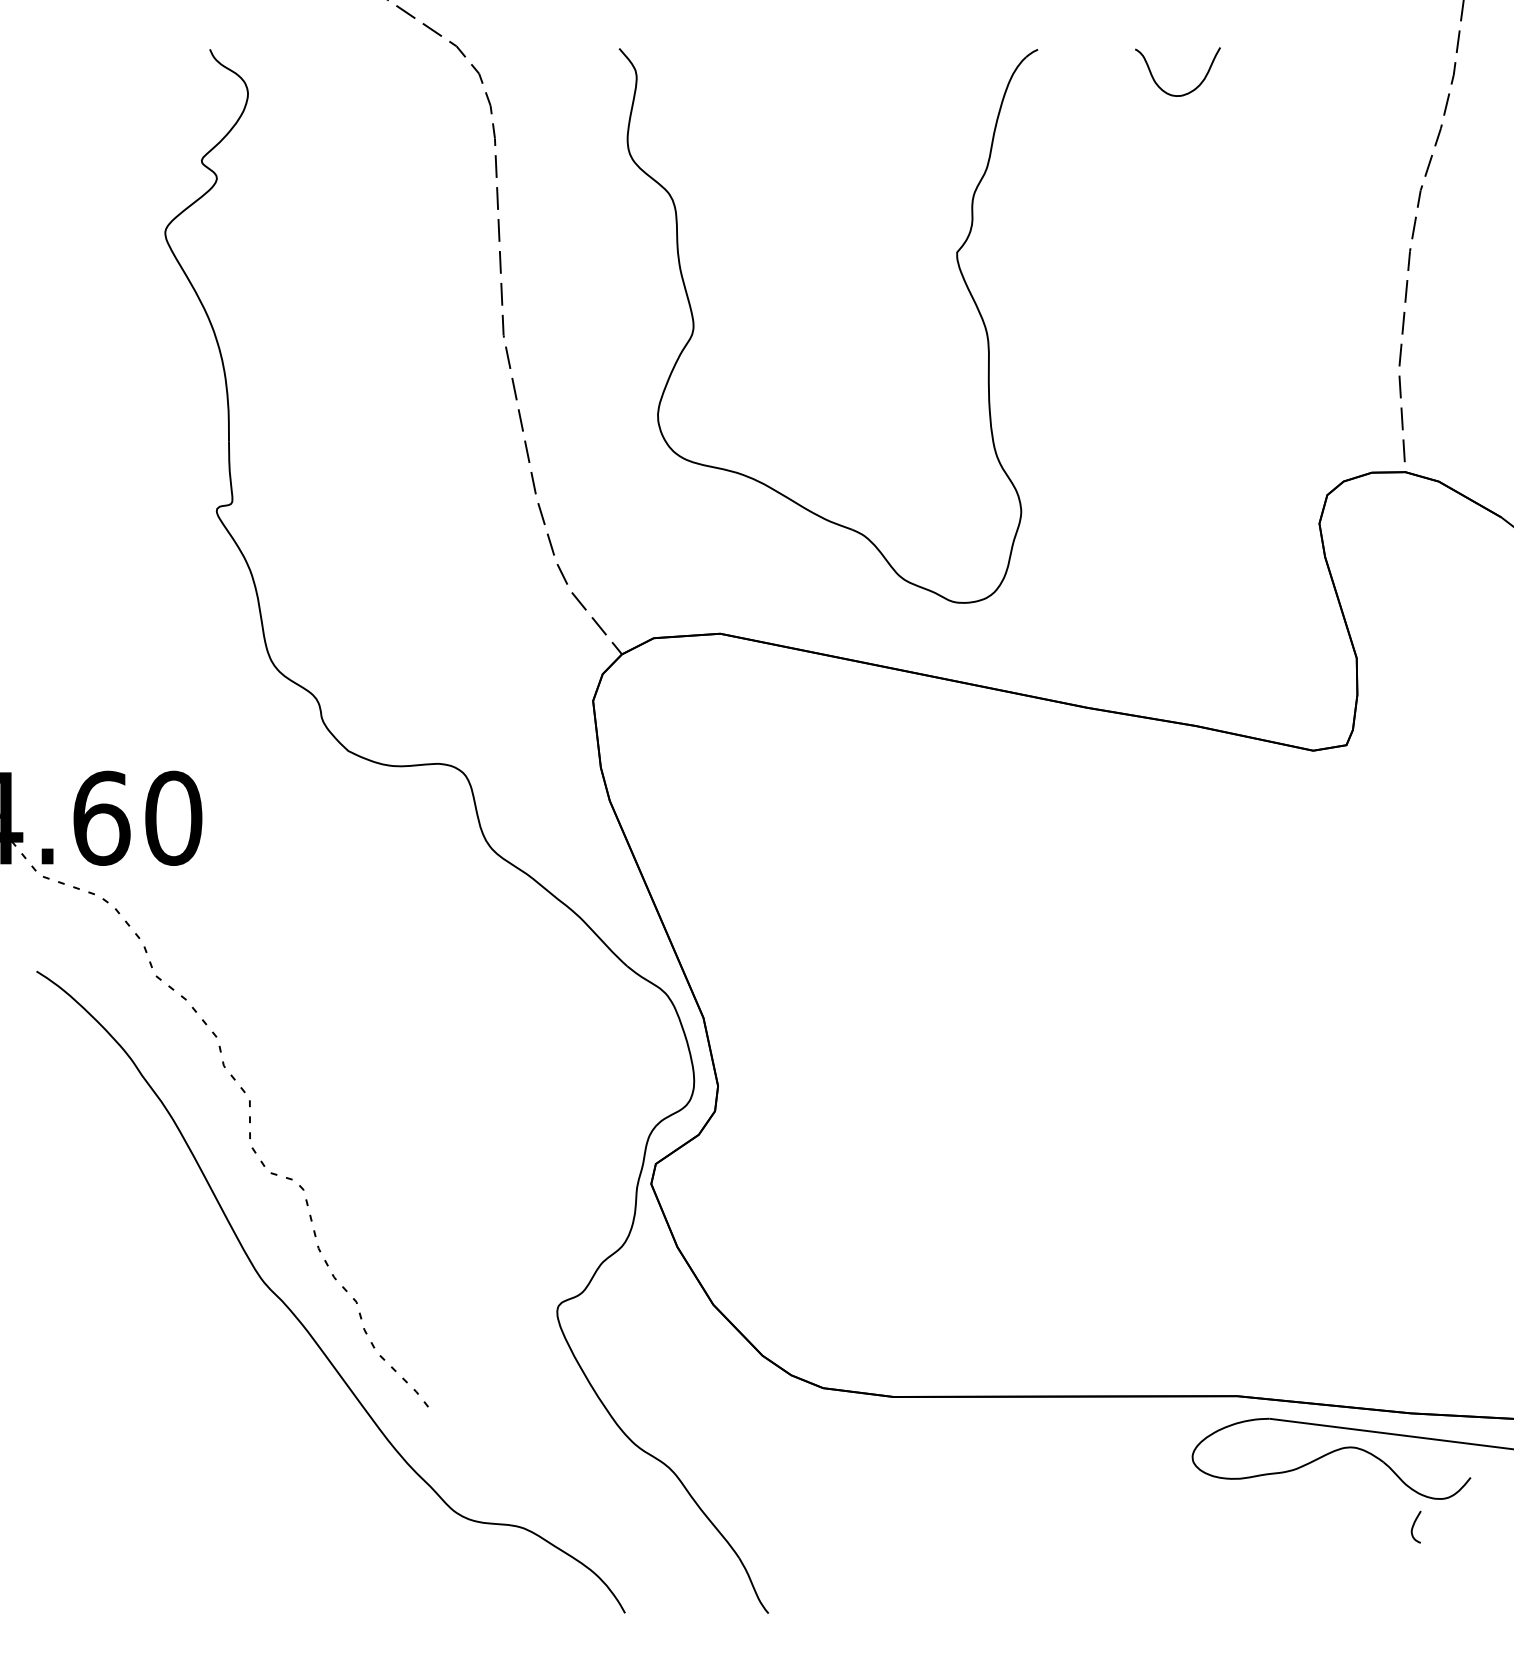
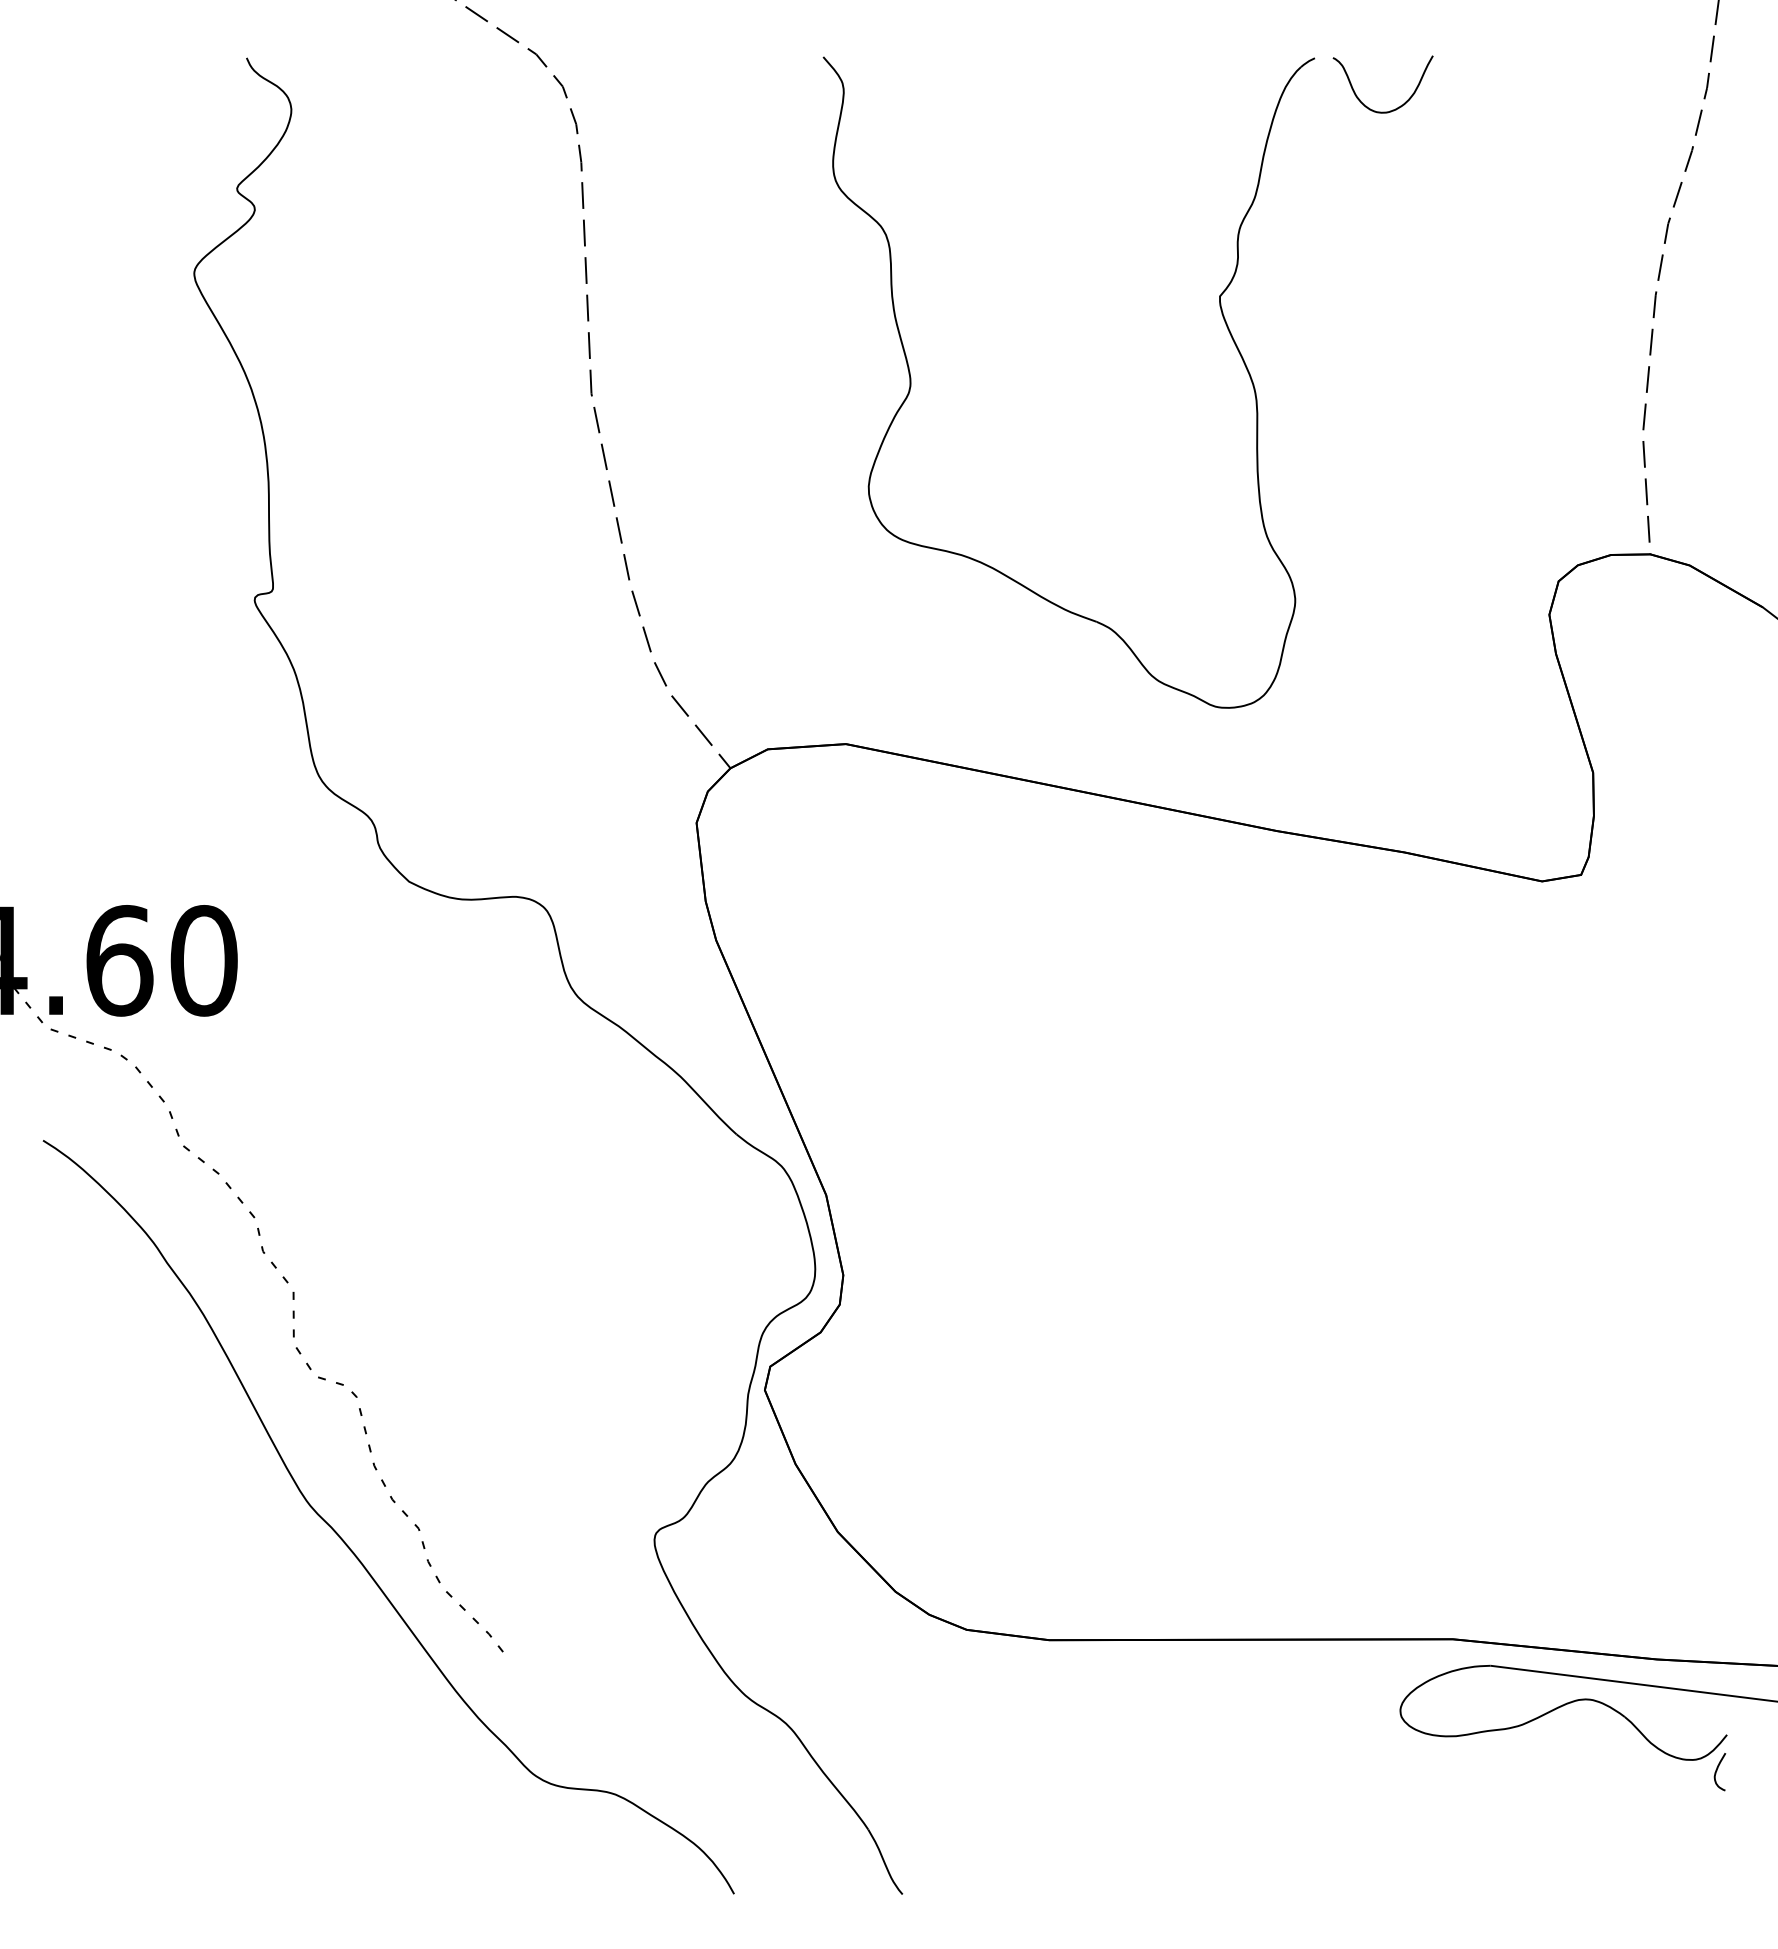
part: (694, 325) -> (911, 382), moved
curve: (1414, 1526) -> (1717, 1771), moved

